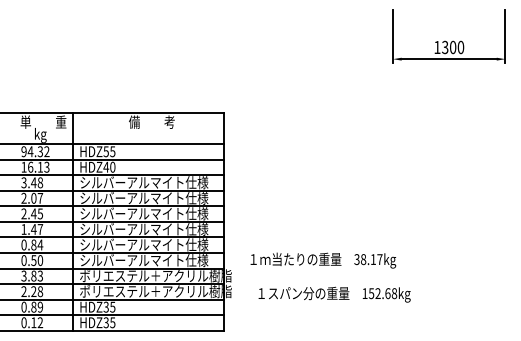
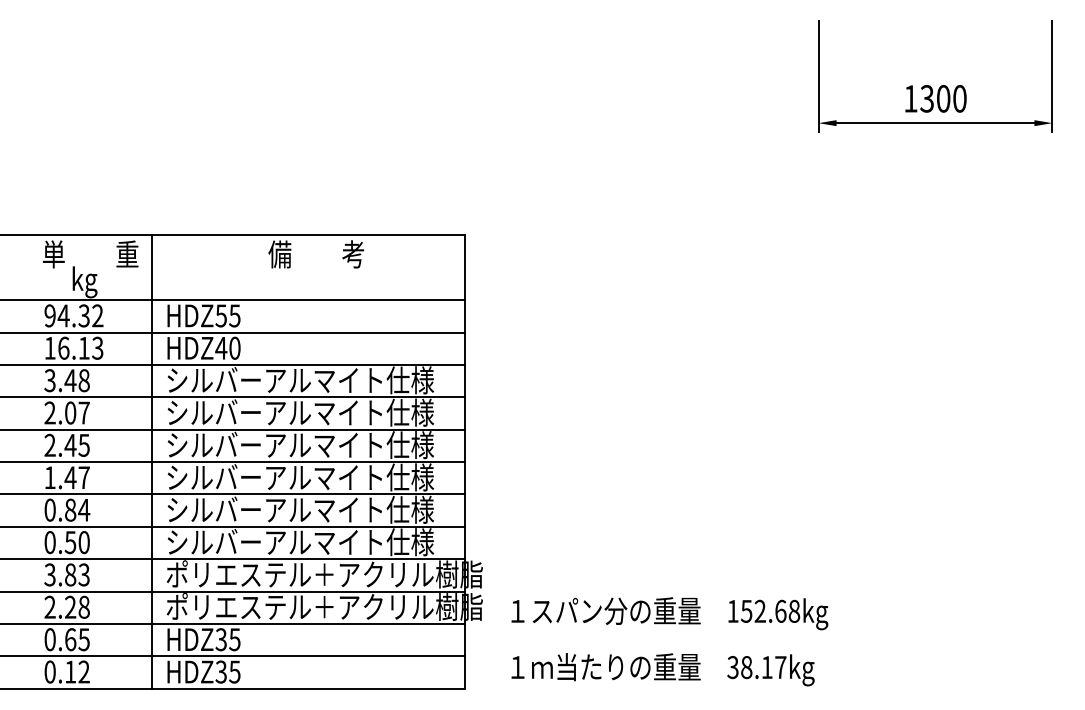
text: (323, 260) -> (663, 669), moved
text: (334, 294) -> (669, 613), moved
text: (36, 306) -> (76, 638), 0.89 -> 0.65

